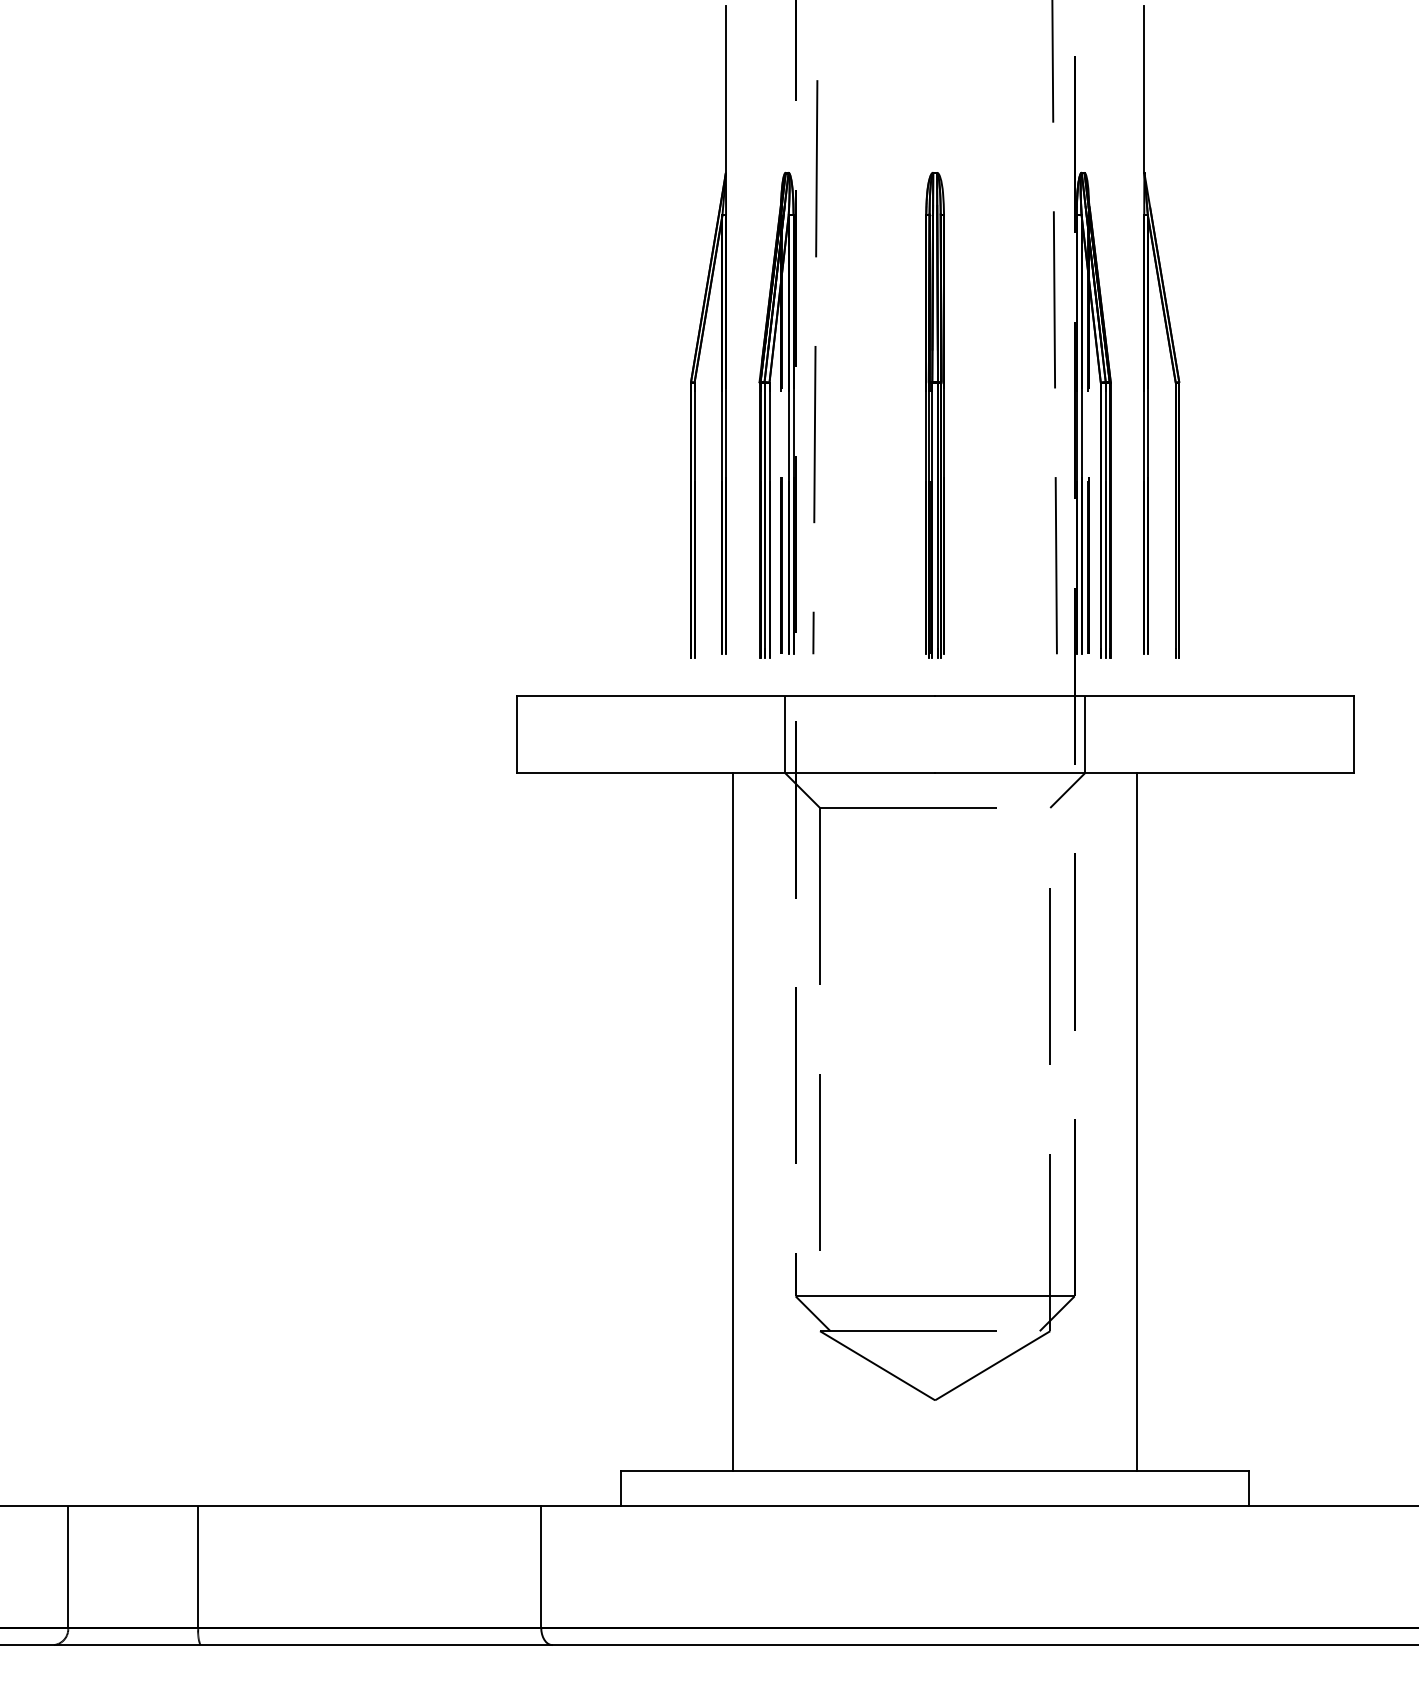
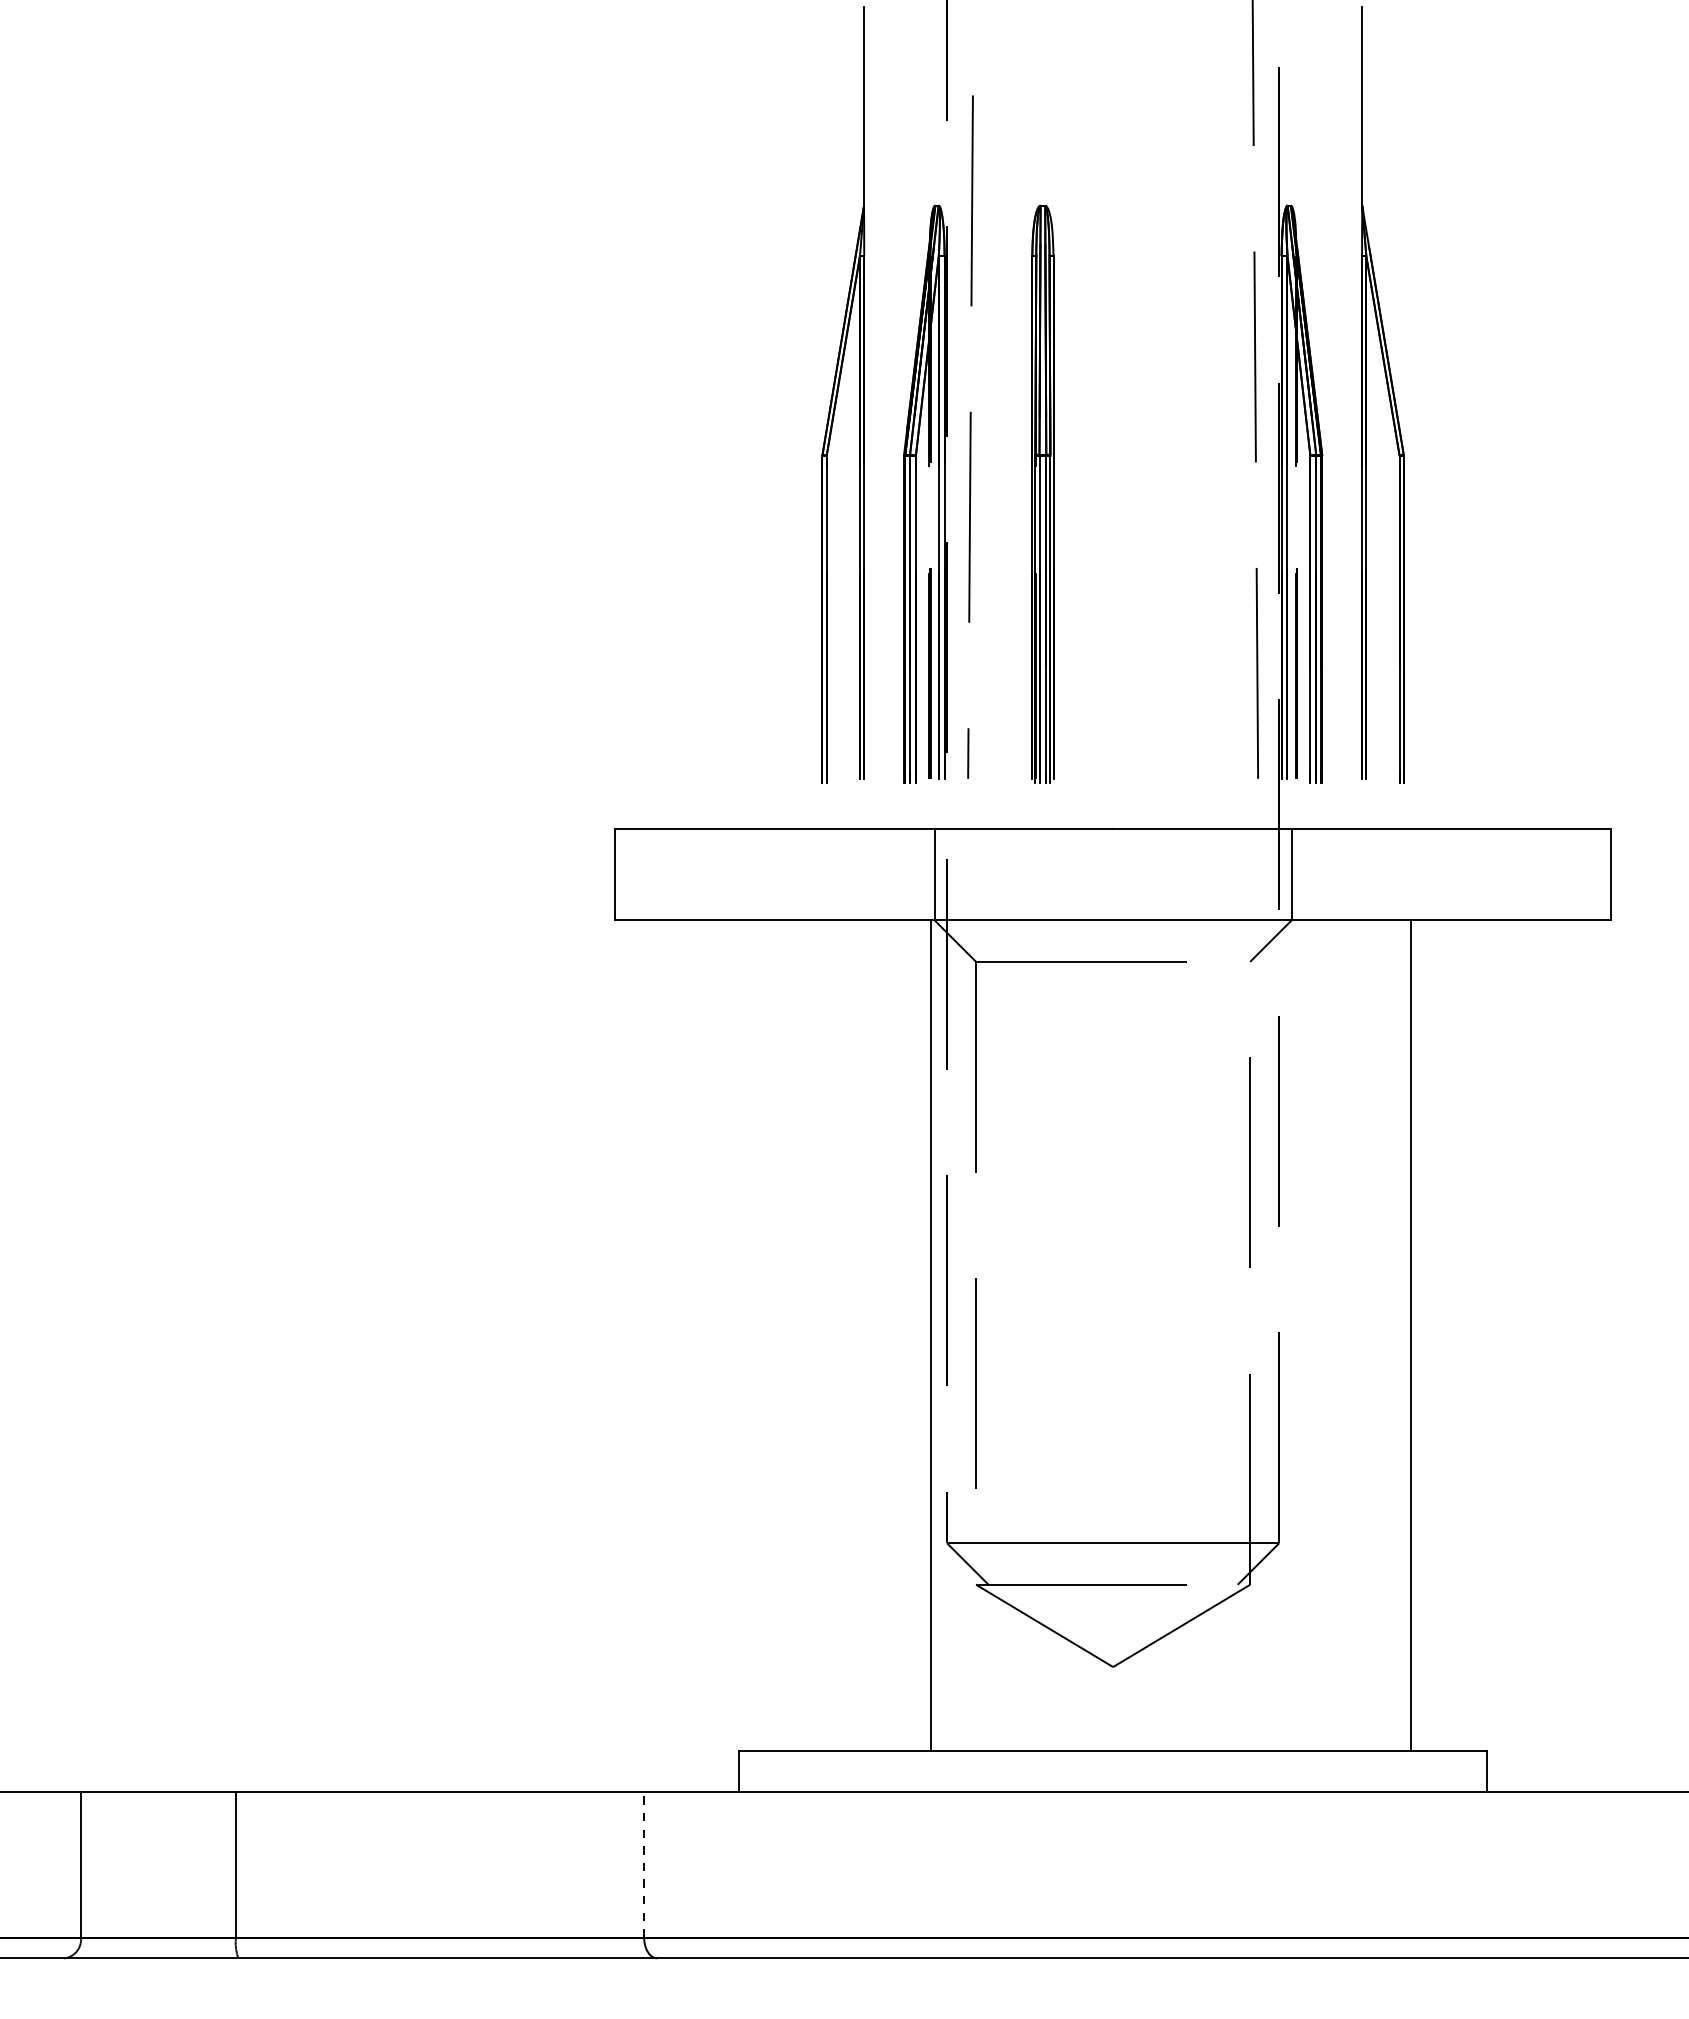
part: (934, 415) -> (1042, 494), moved
line: (732, 1121) -> (930, 1335), moved
line: (1137, 1121) -> (1411, 1335), moved
line: (541, 1566) -> (644, 1864), solid -> dashed

